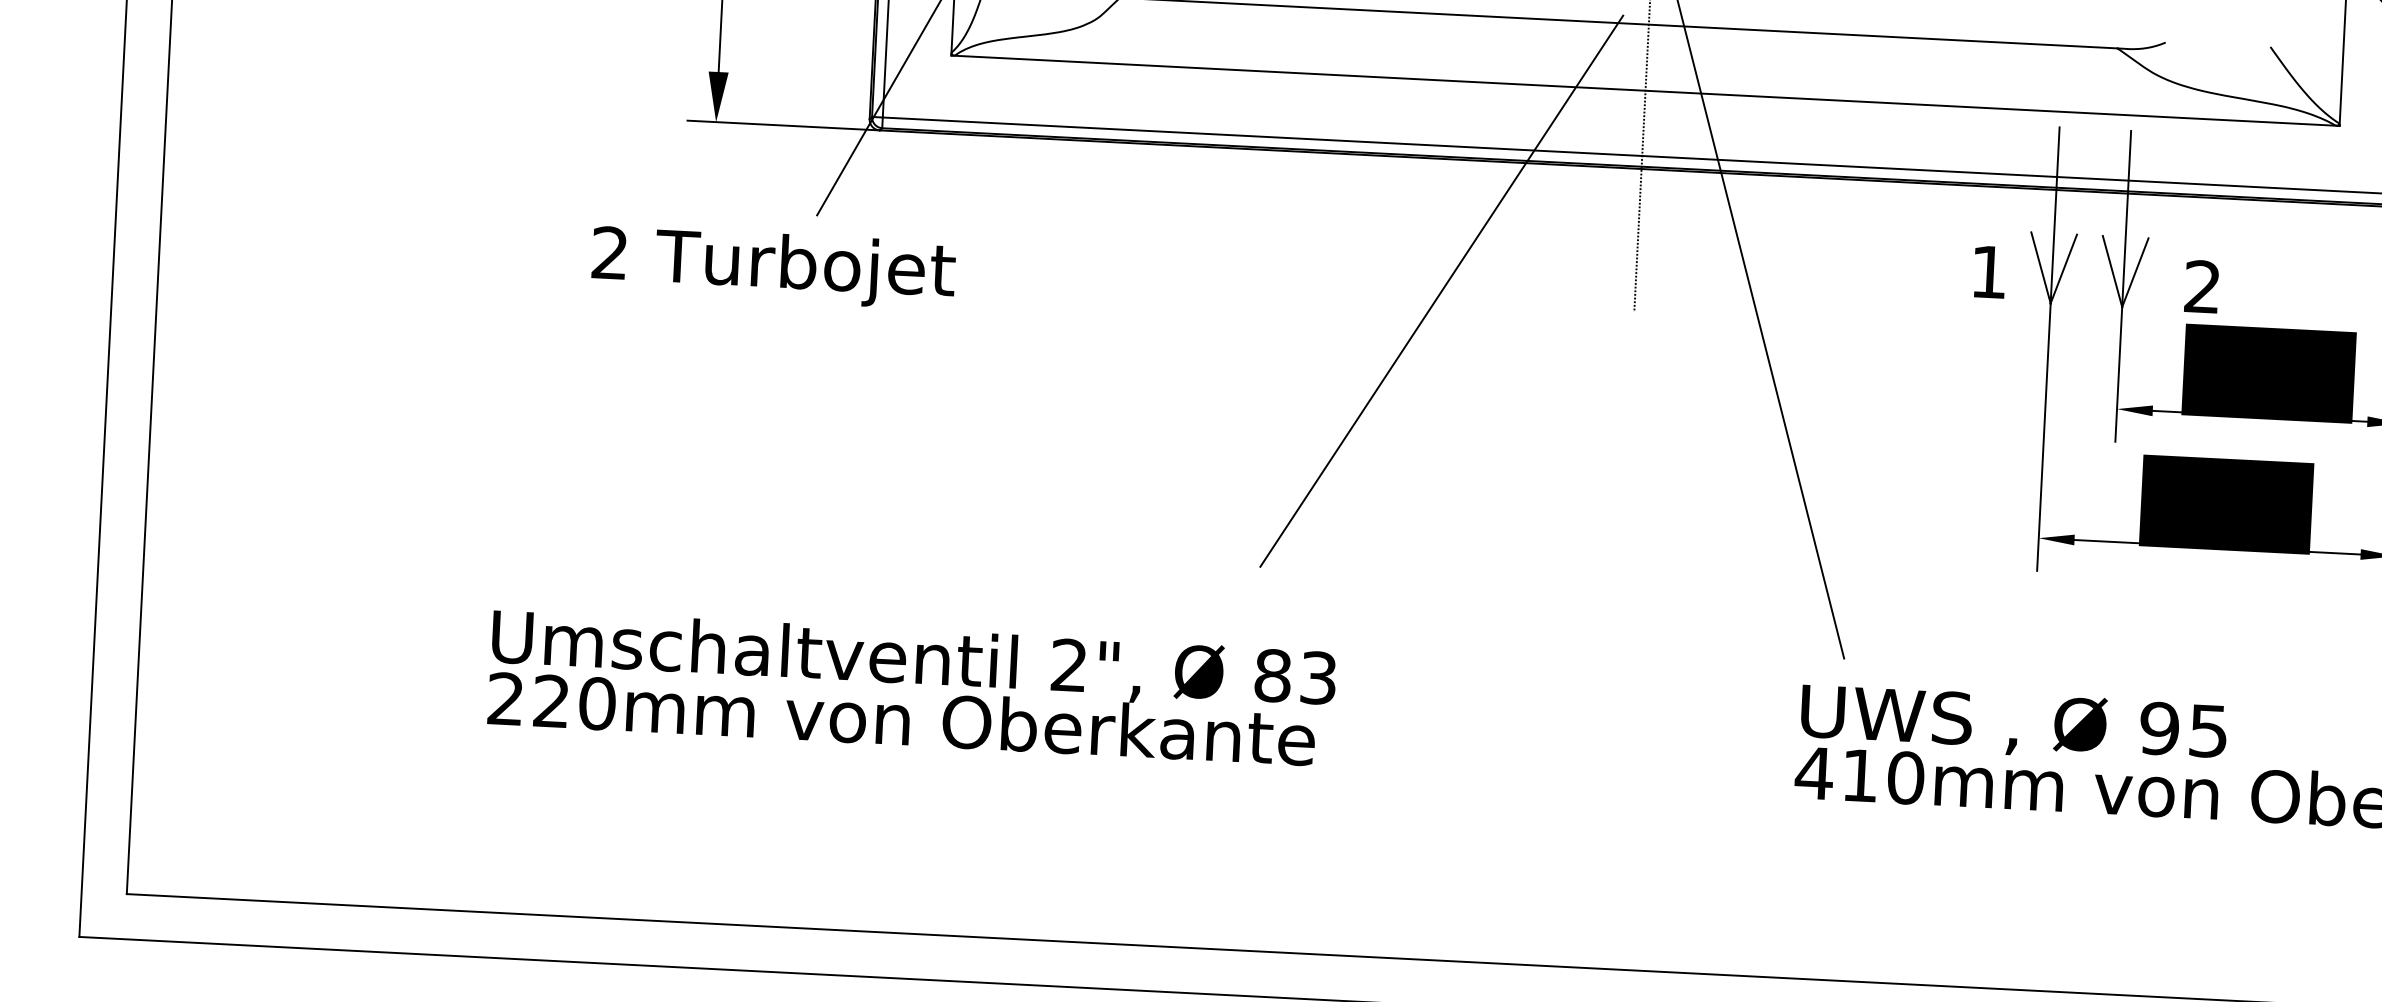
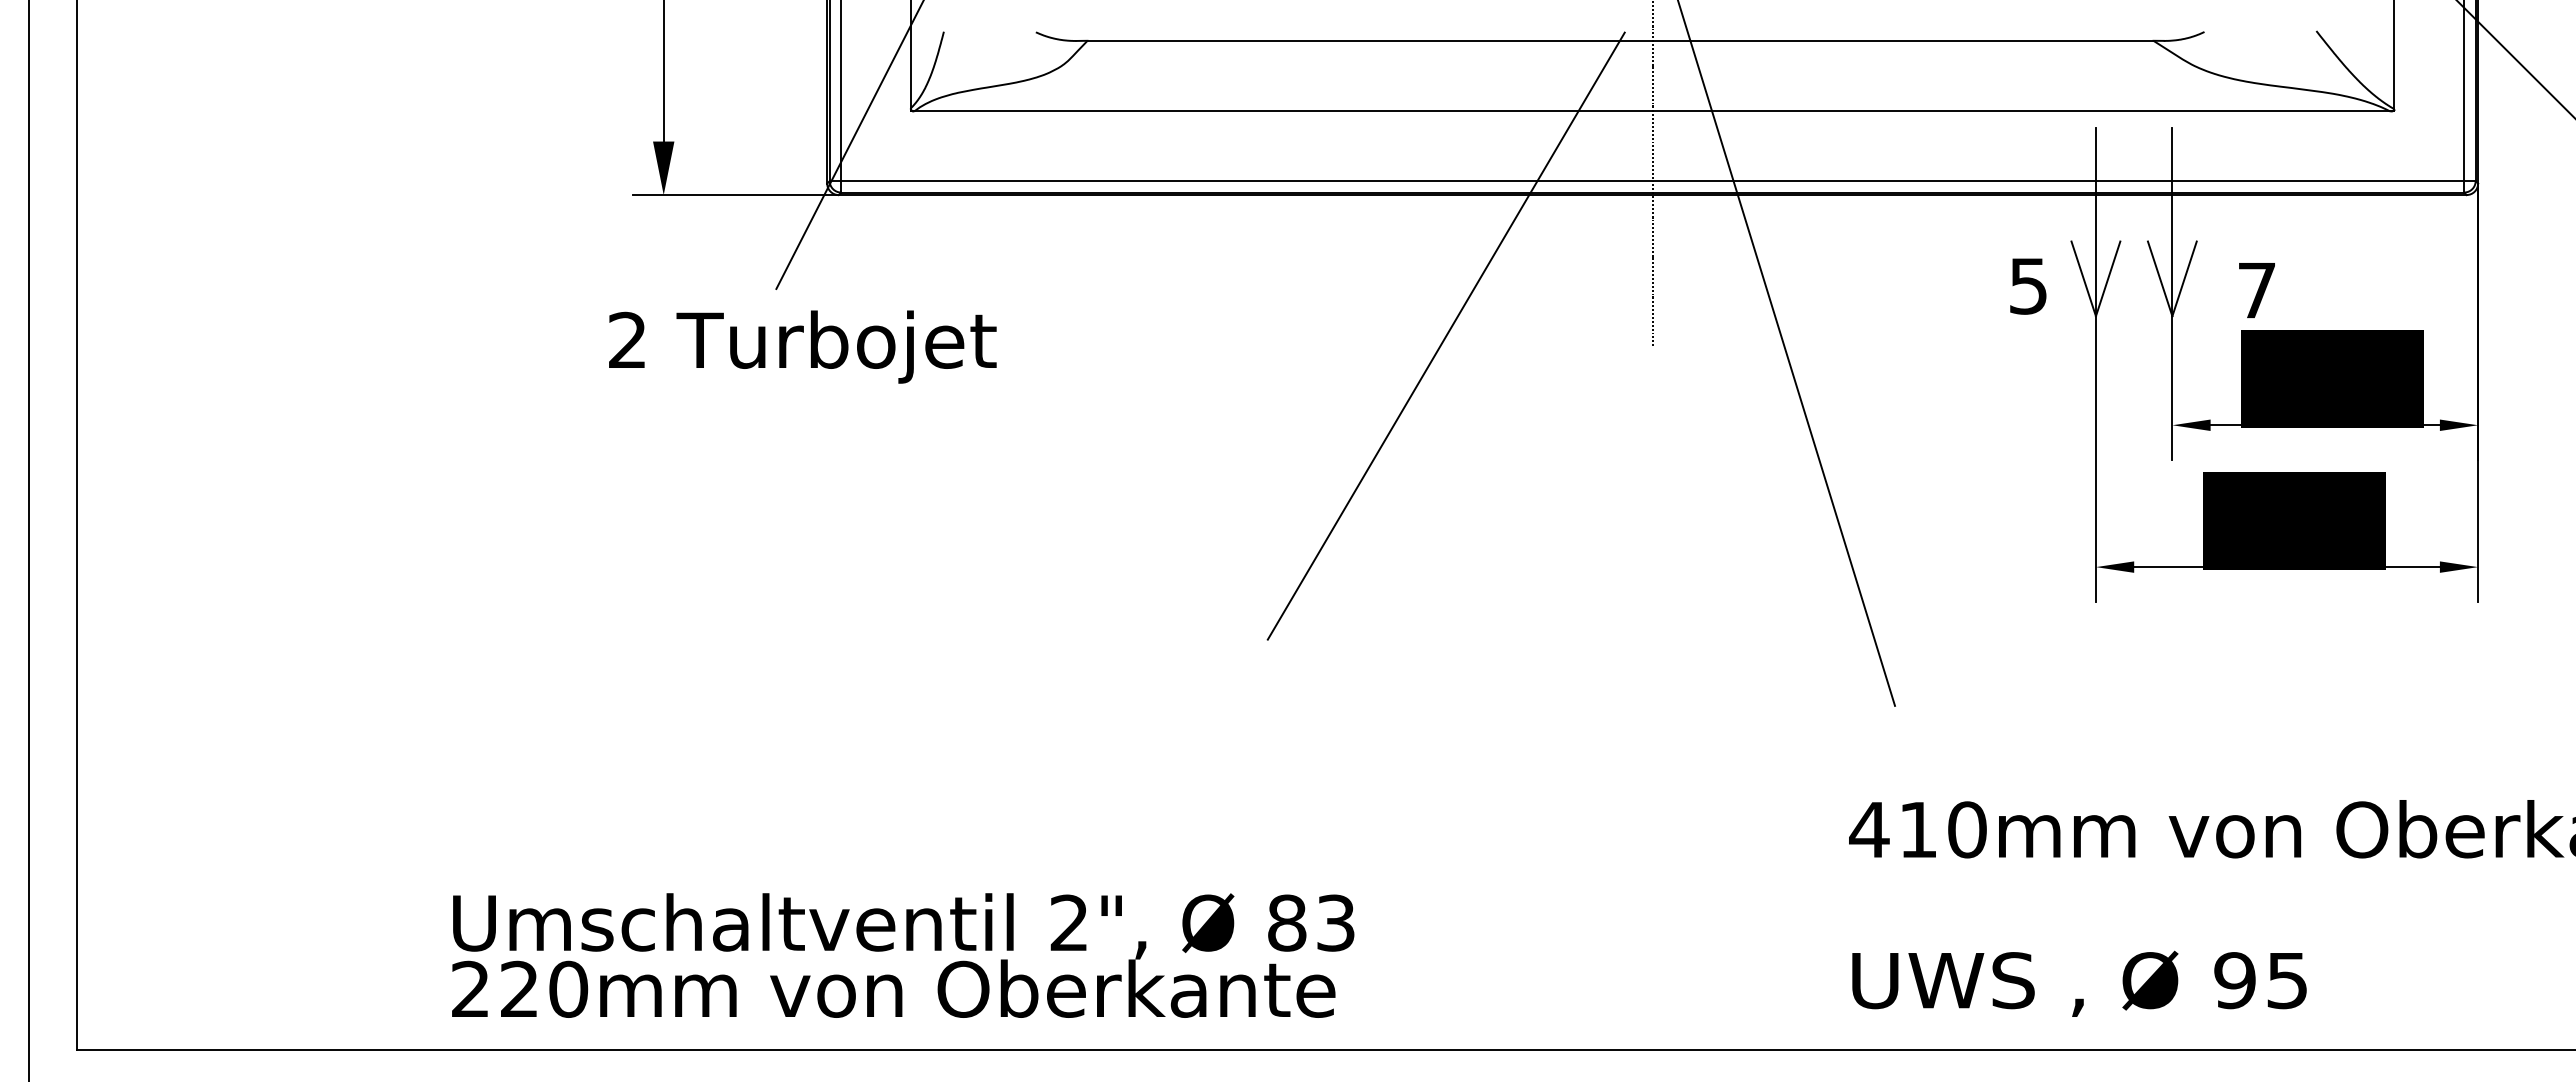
text: (773, 267) -> (802, 346), moved
text: (1988, 272) -> (2028, 286), 1 -> 5
text: (2202, 286) -> (2256, 290), 2 -> 7
text: (912, 687) -> (903, 955), moved
text: (2013, 723) -> (2079, 983), moved

